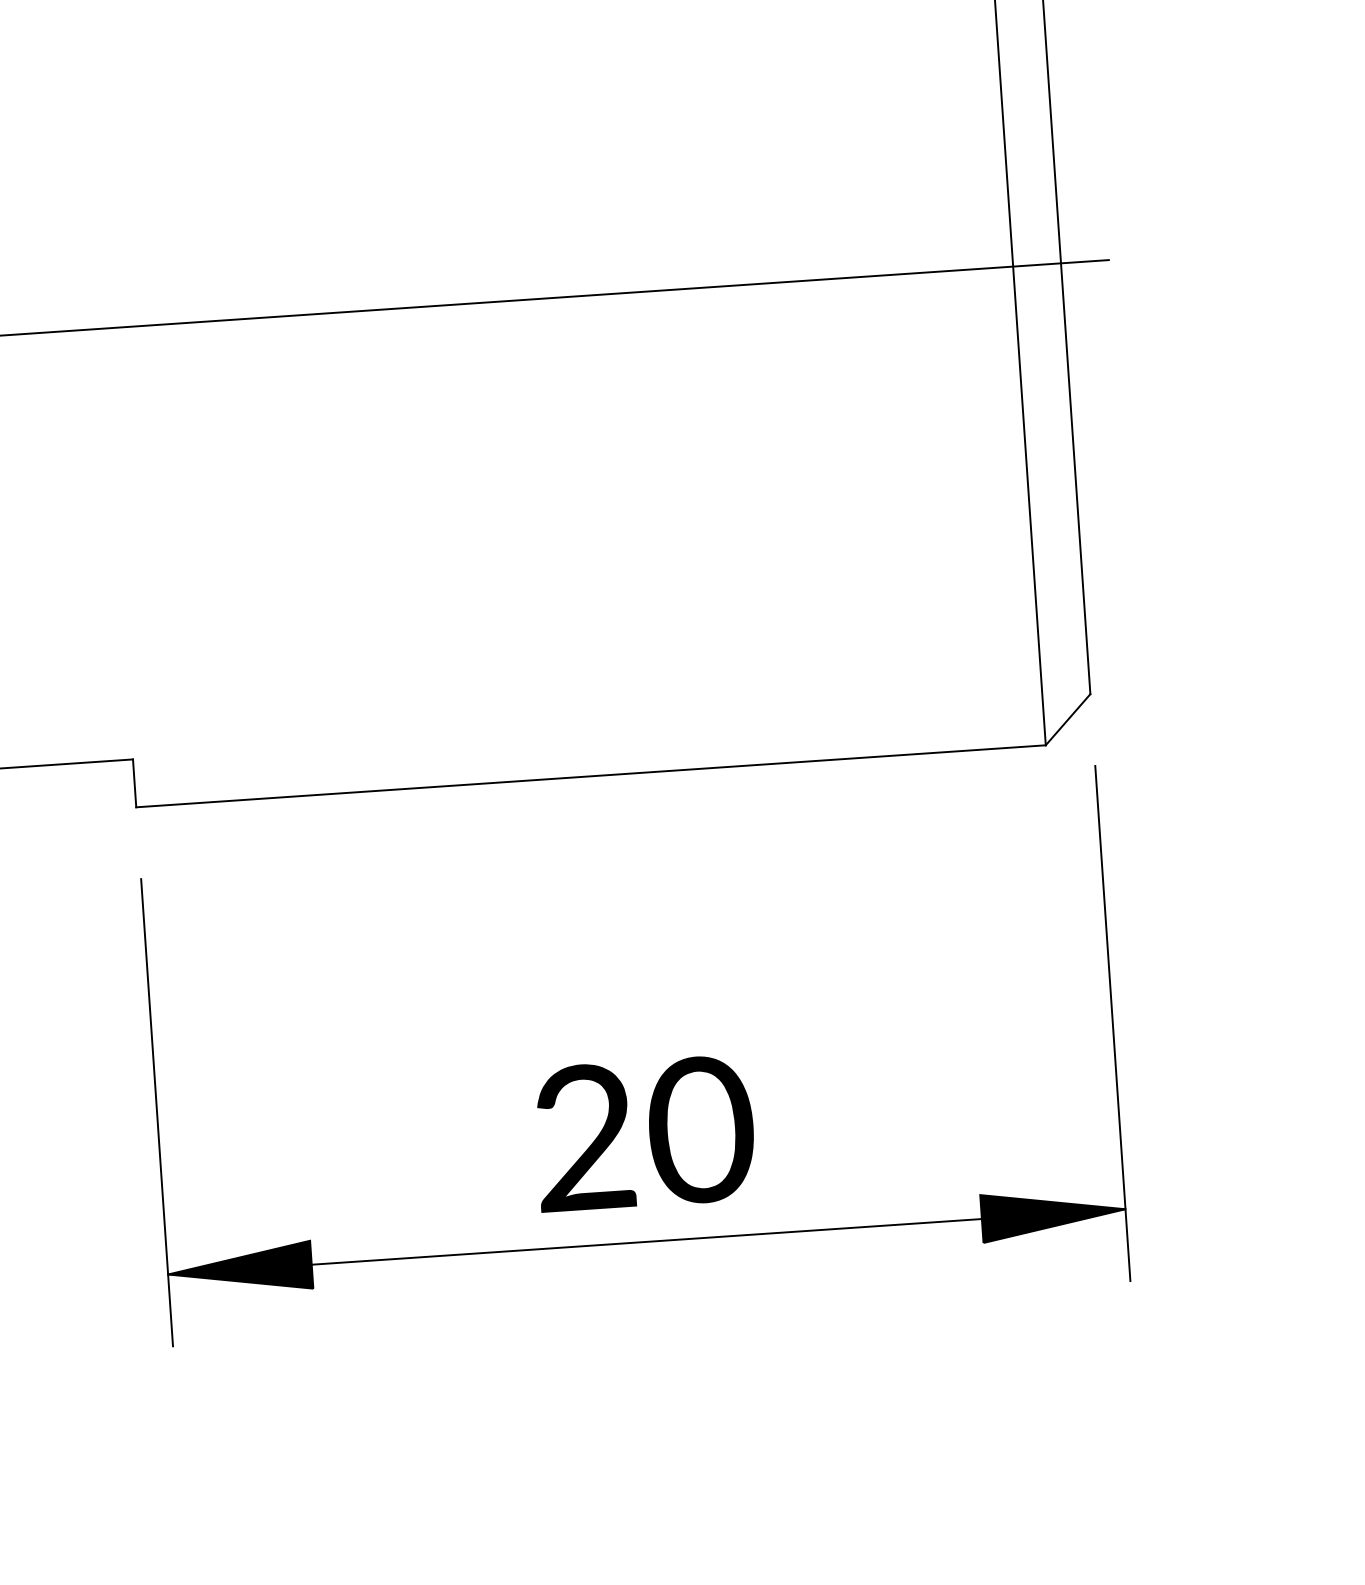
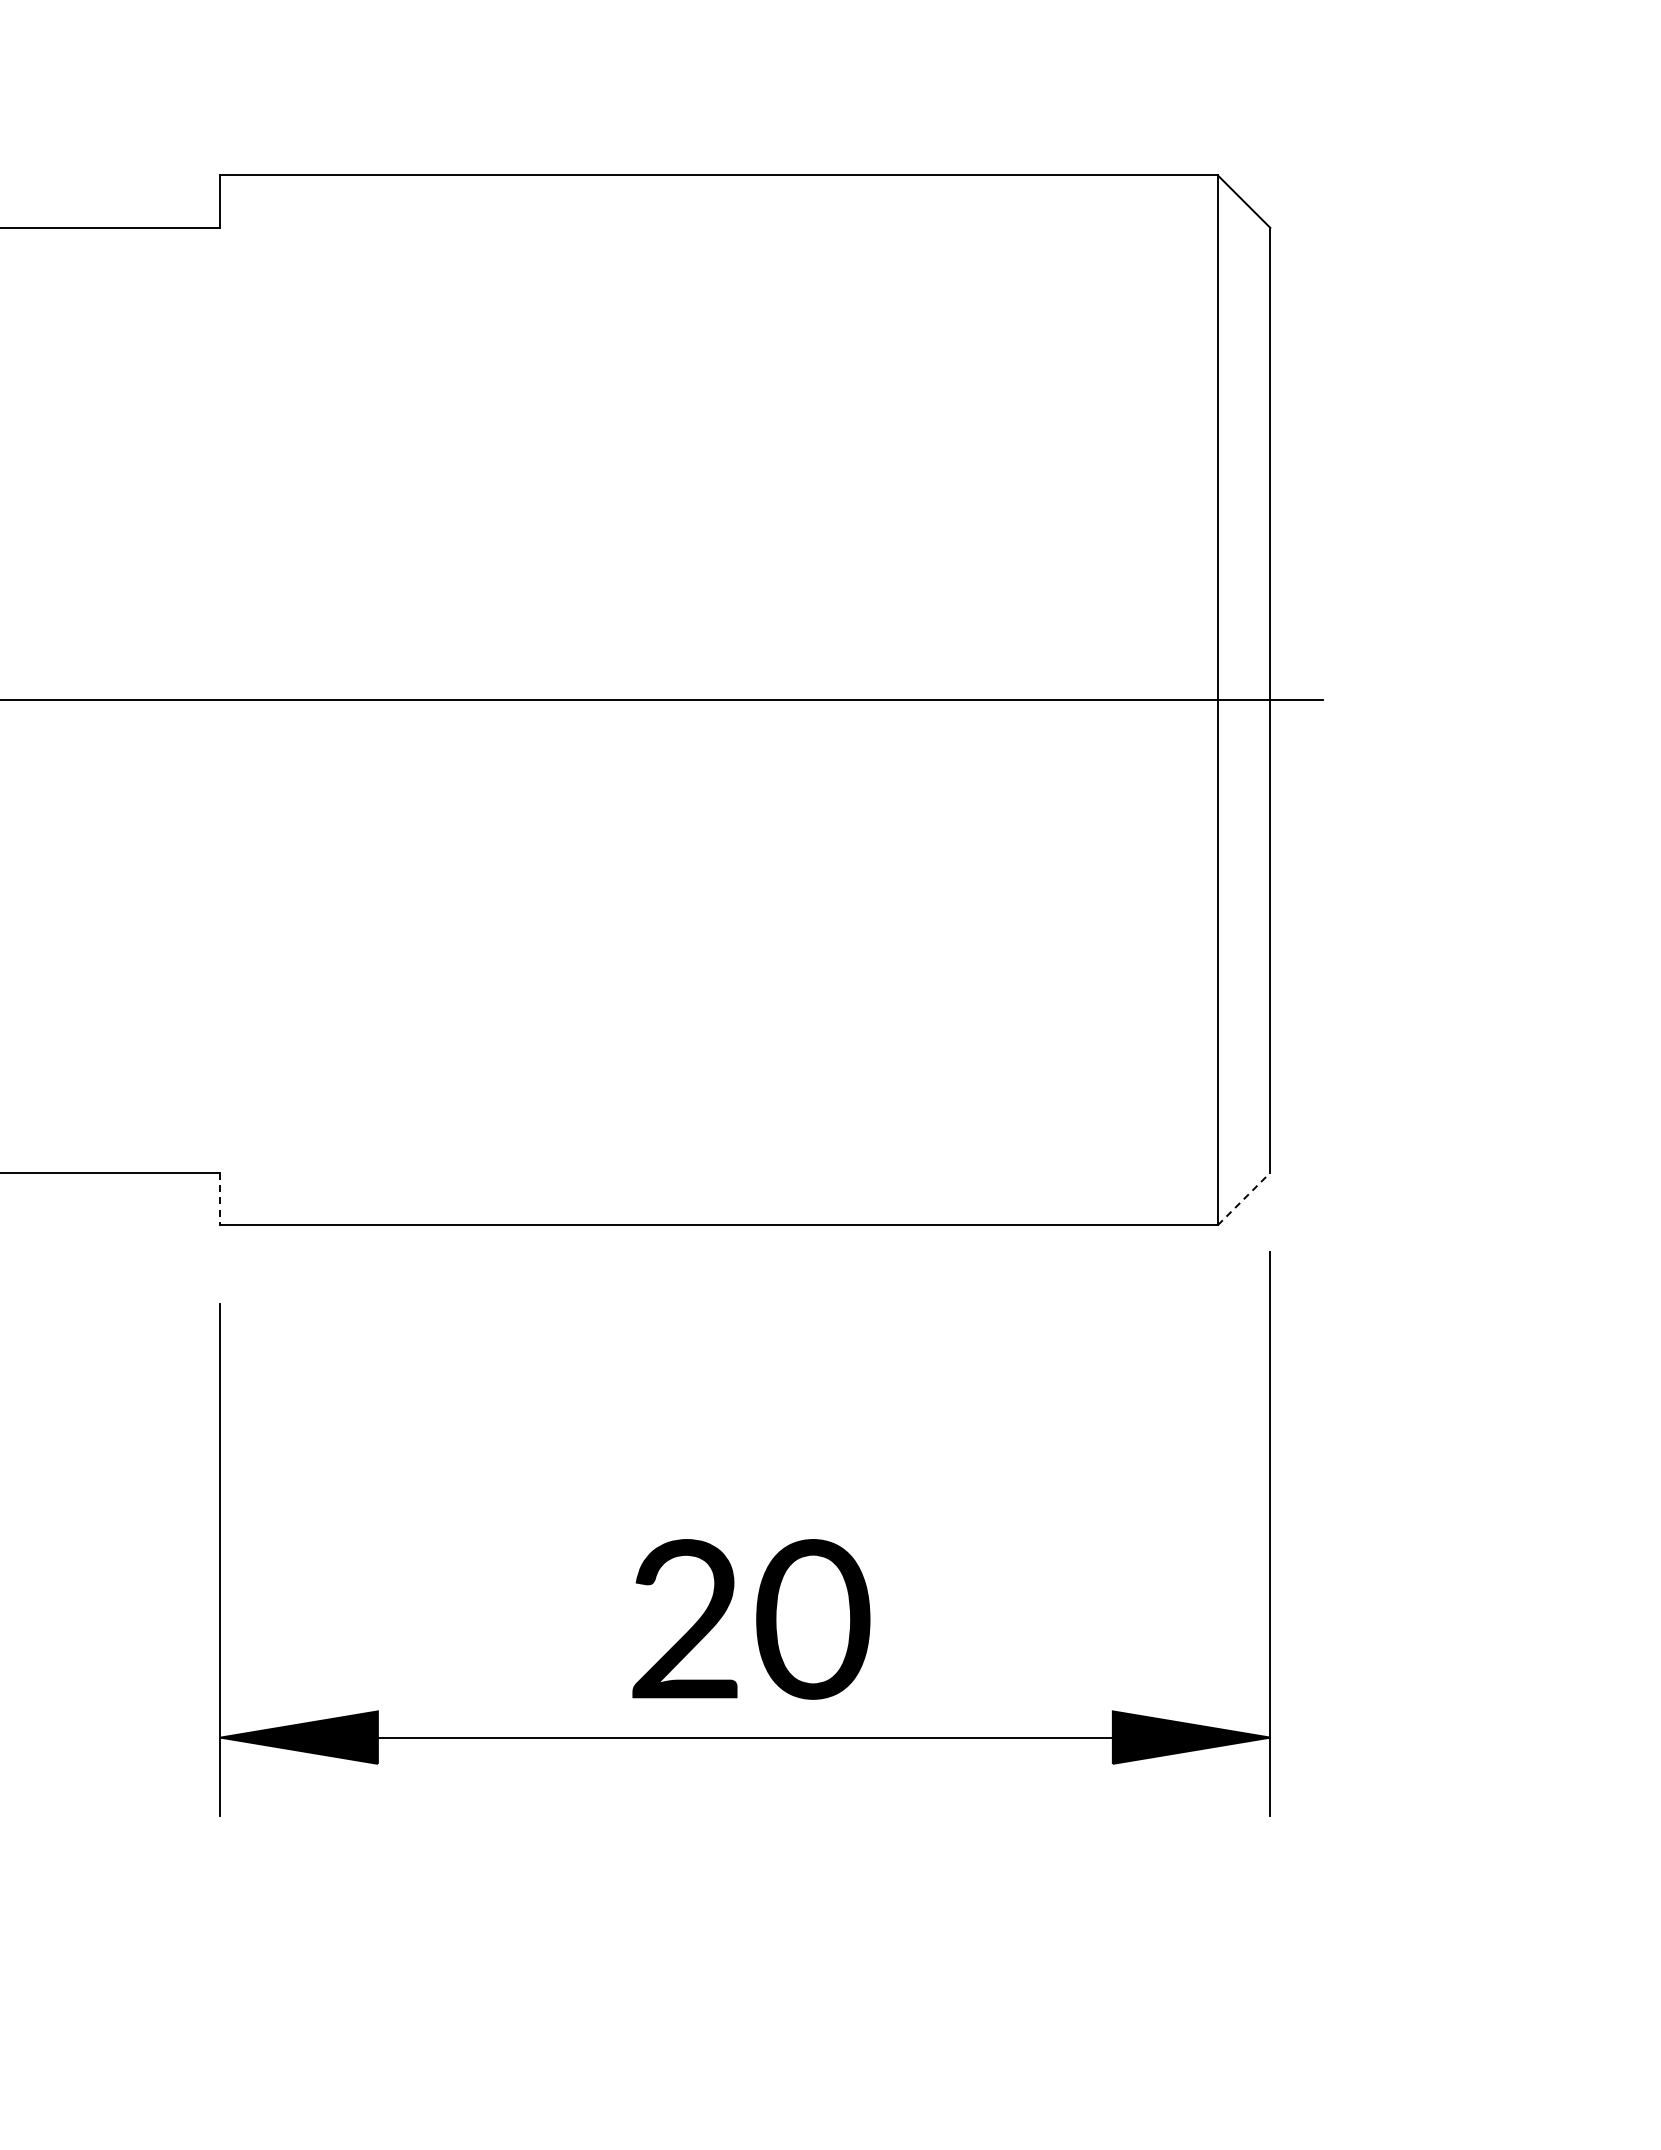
line: (1068, 719) -> (1244, 1198), solid -> dashed
line: (134, 783) -> (220, 1199), solid -> dashed

